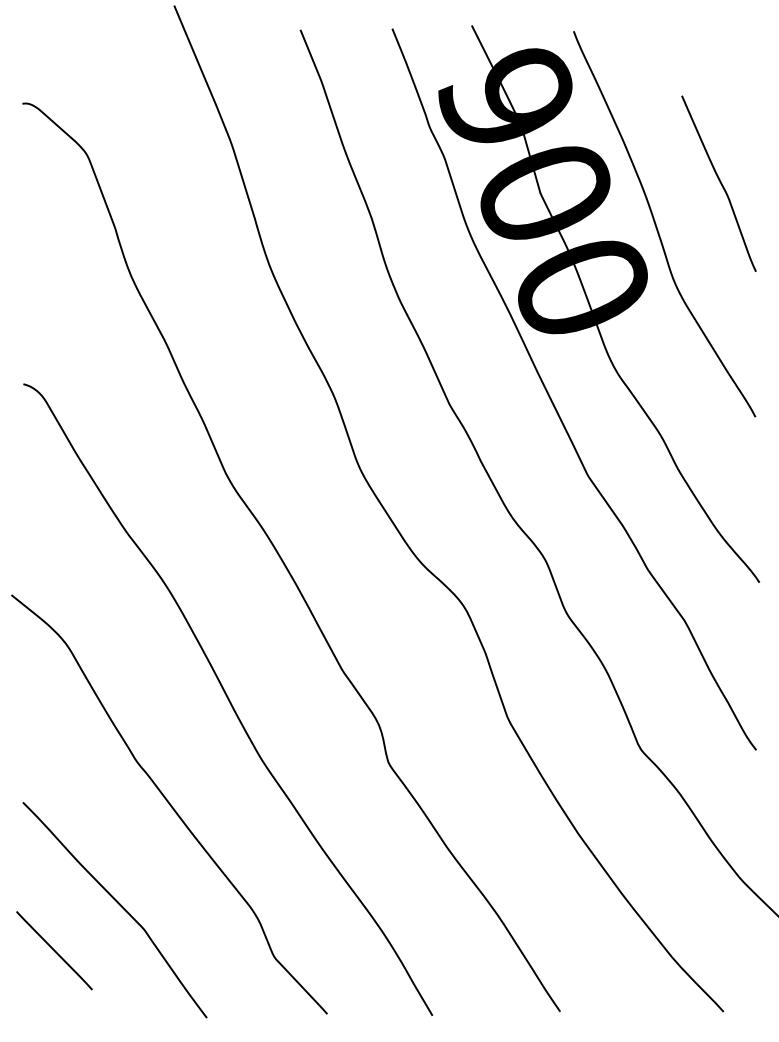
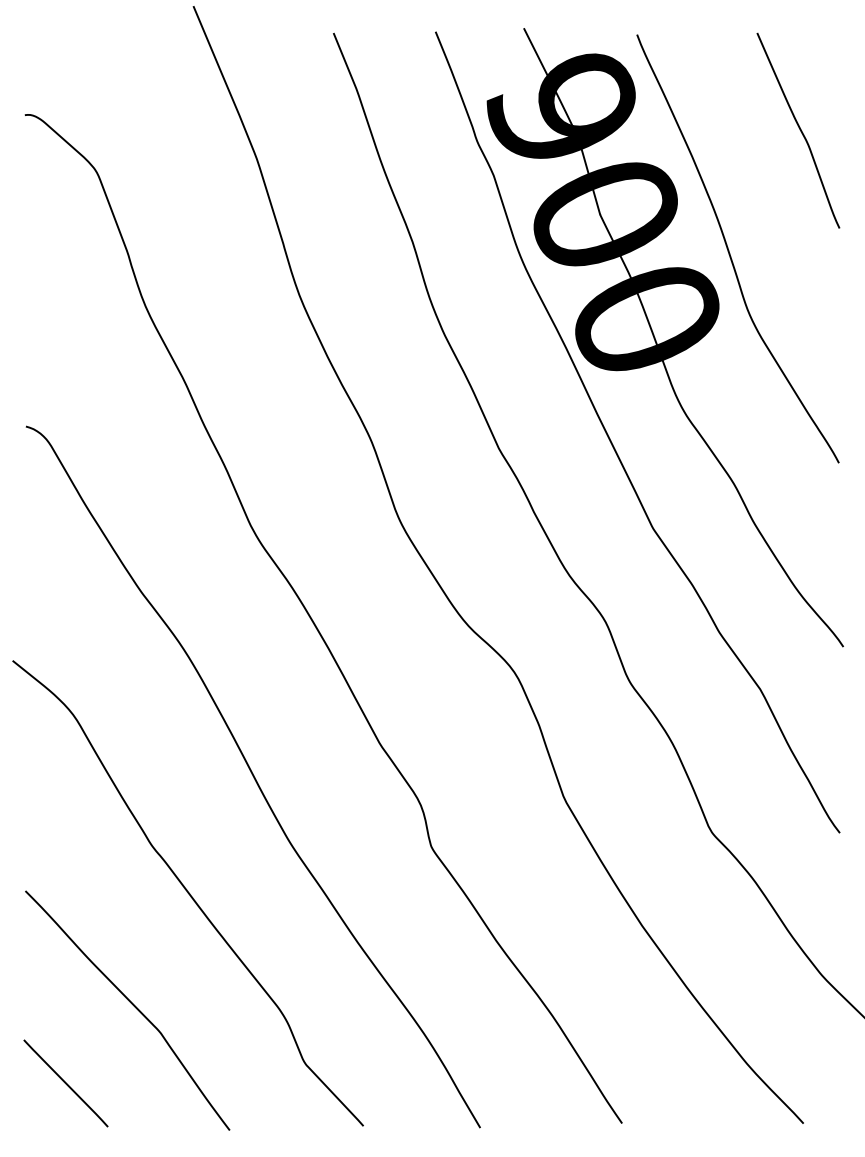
curve: (719, 182) -> (798, 129), moved
line: (54, 950) -> (66, 1083), moved

